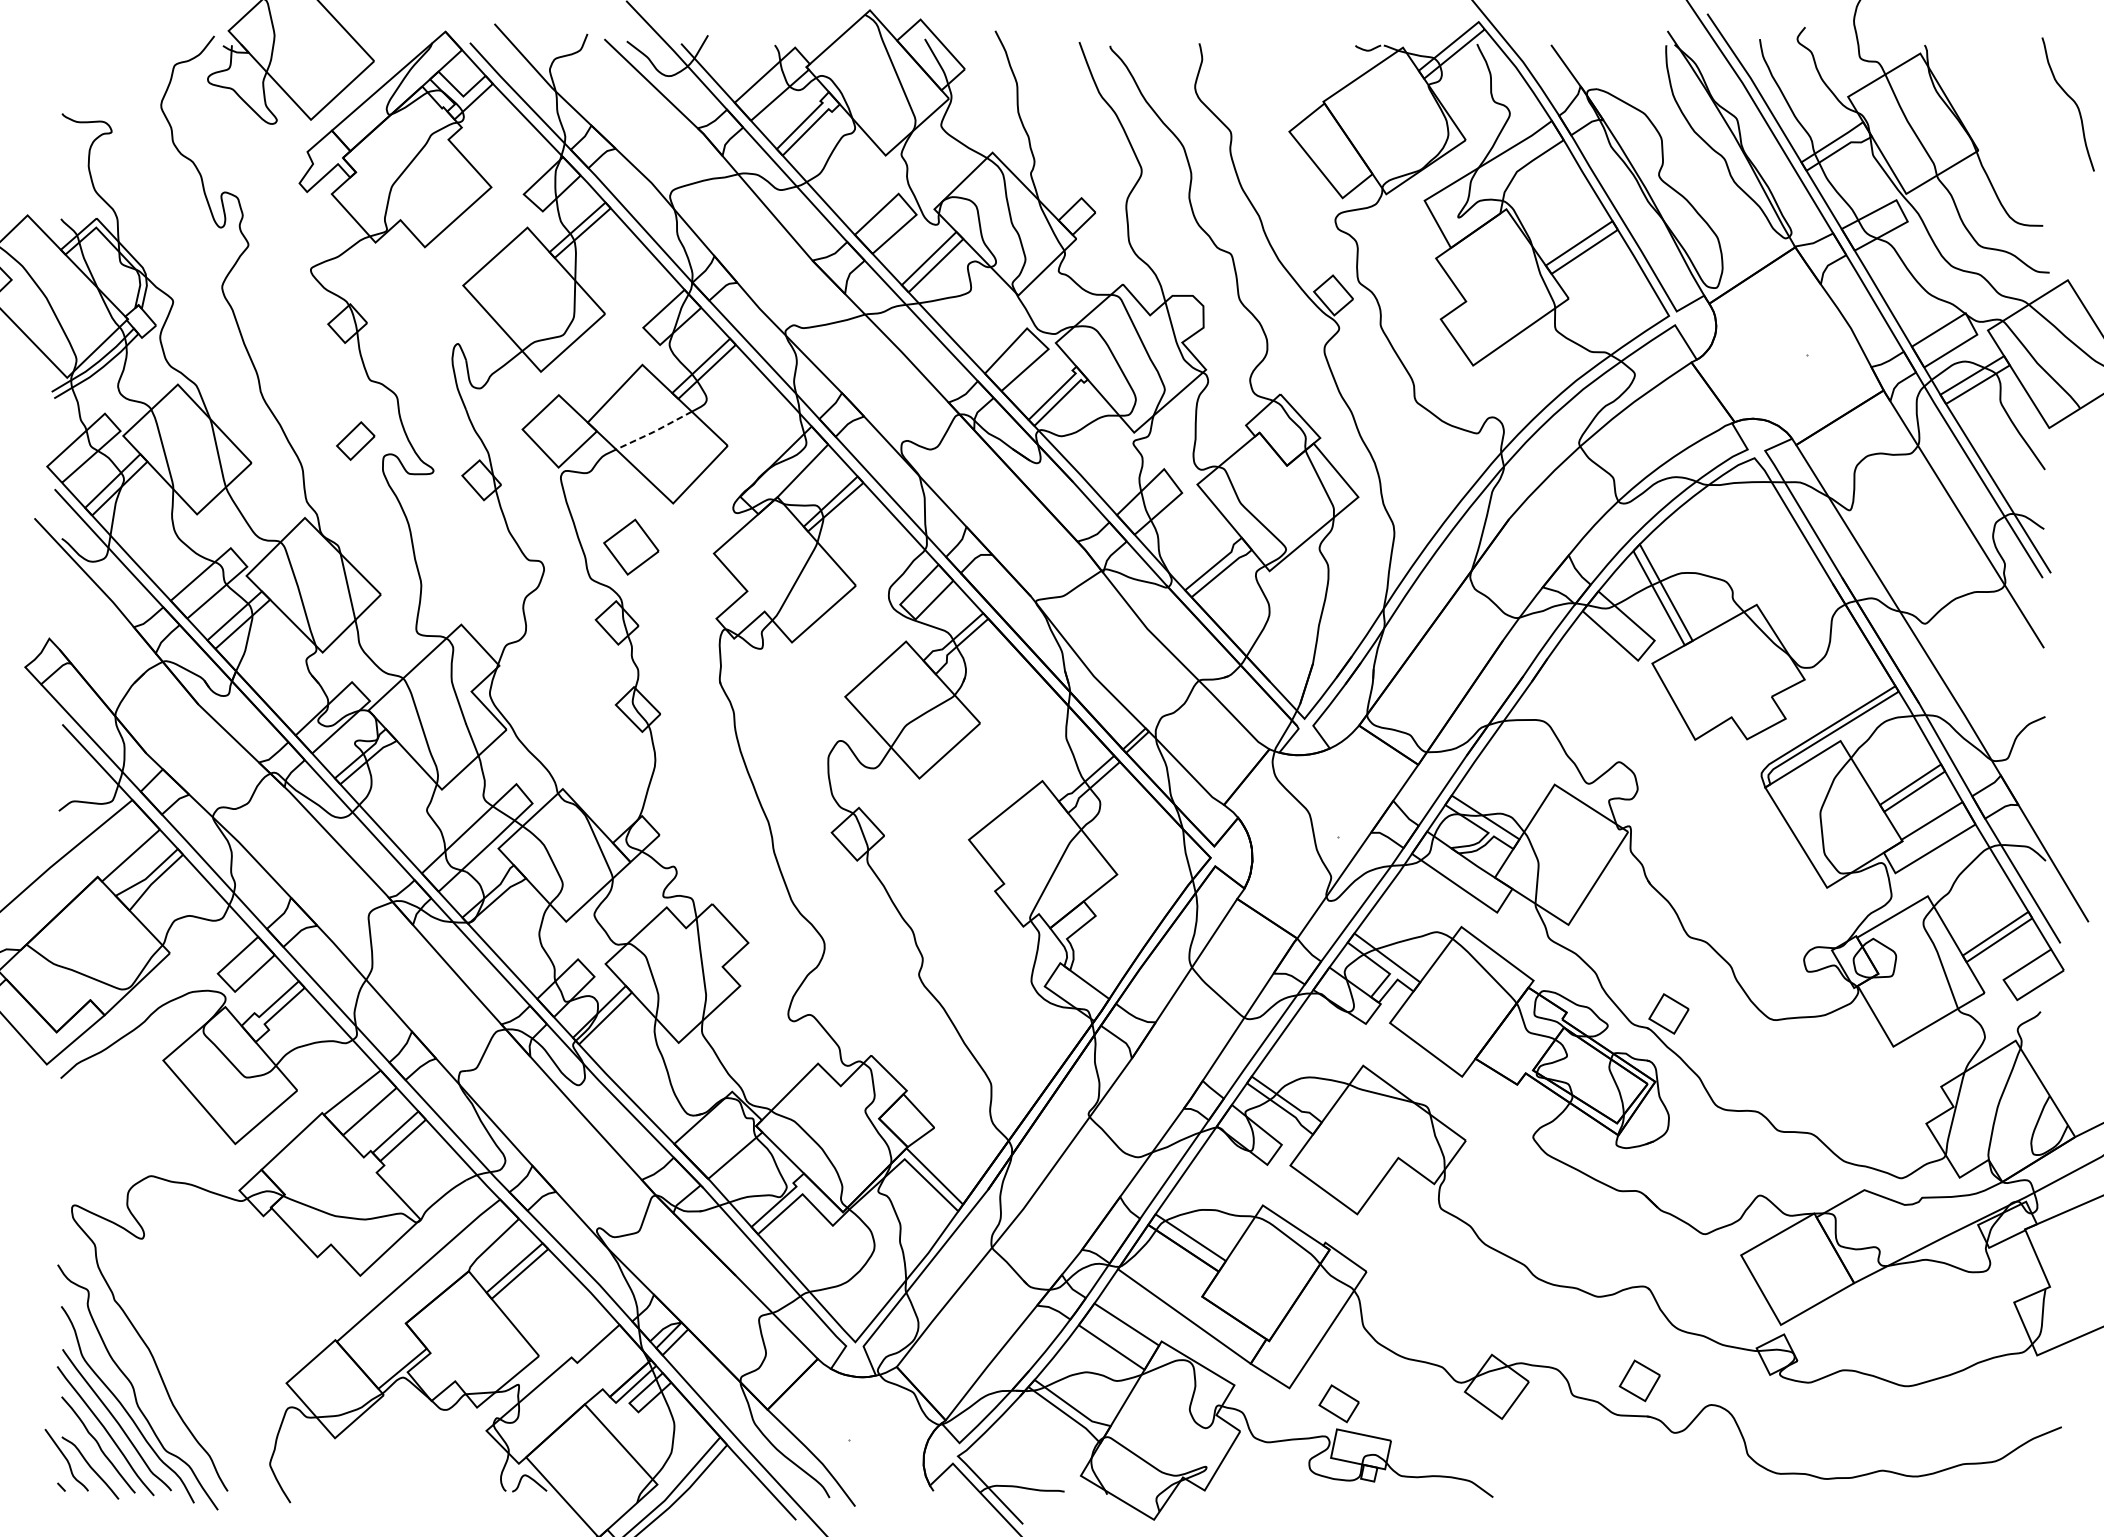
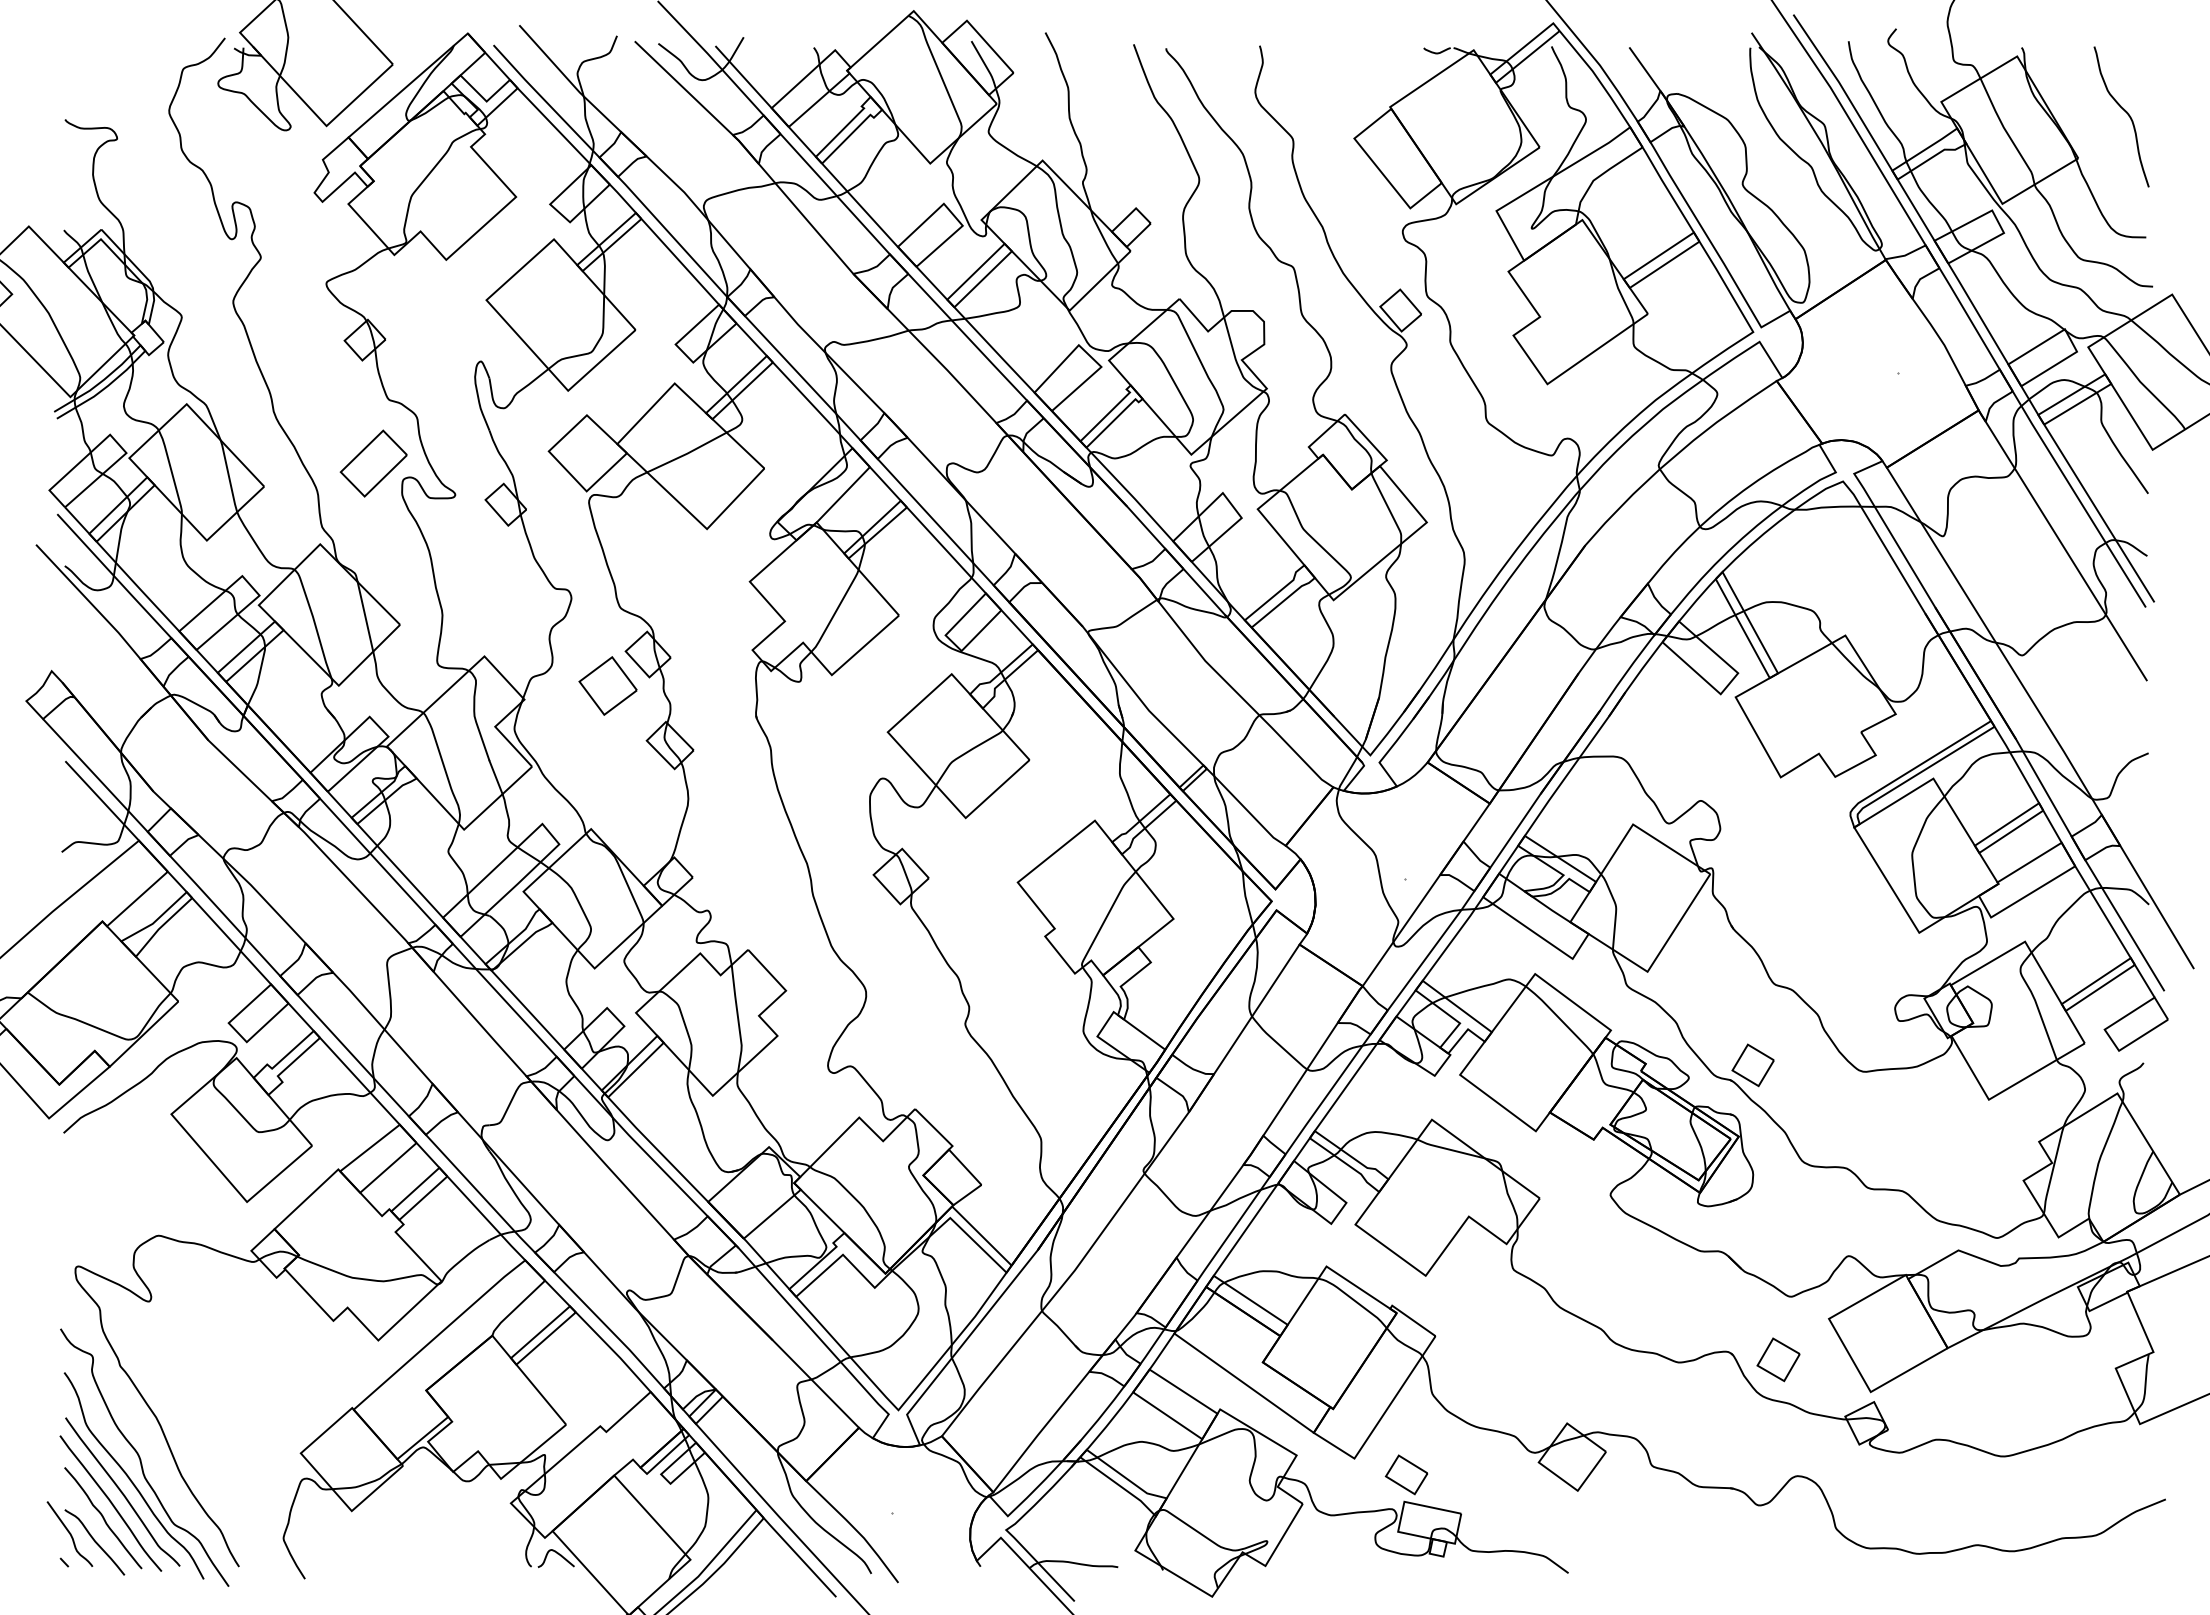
curve: (2071, 100) -> (2125, 112), moved
line: (654, 431) -> (687, 453), dashed -> solid
part: (355, 441) -> (373, 463), size x1.67
part: (630, 546) -> (607, 685), moved
part: (1639, 1380) -> (1778, 1359), moved

